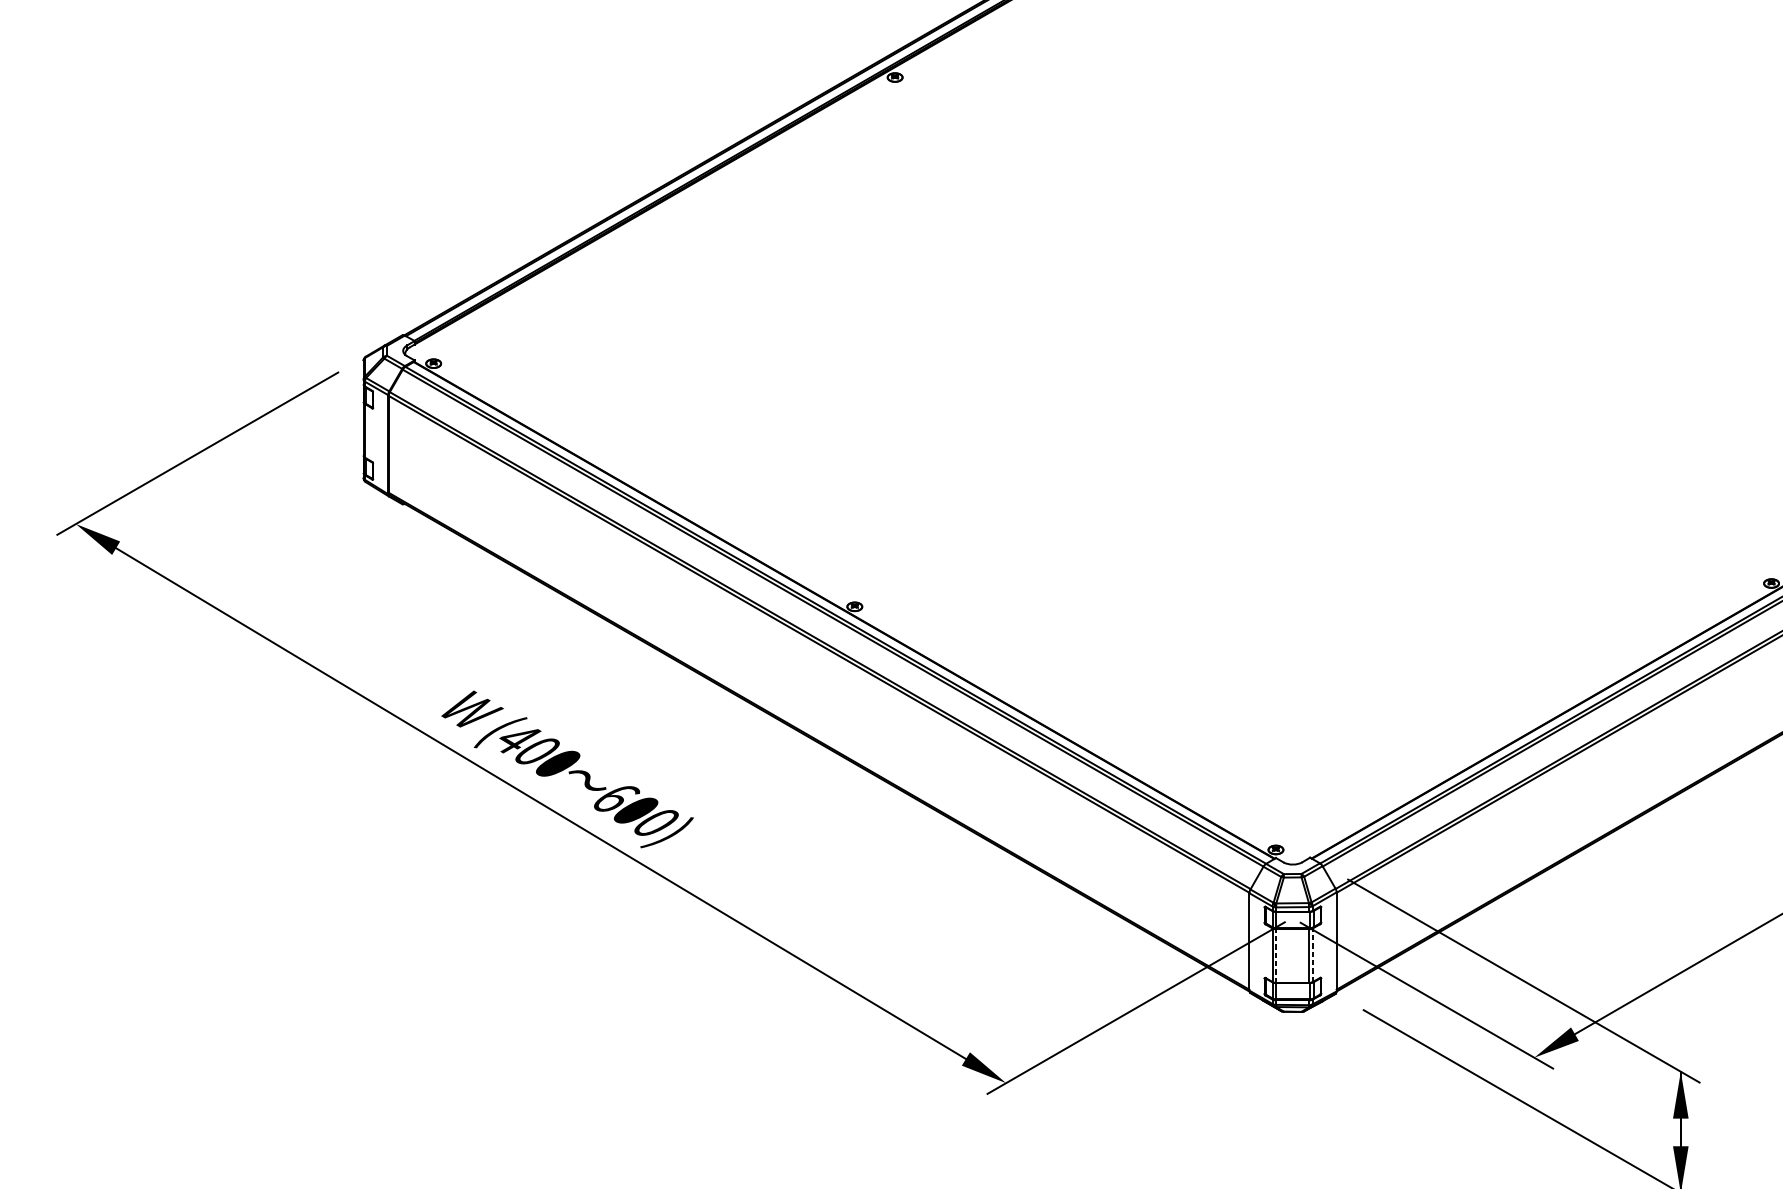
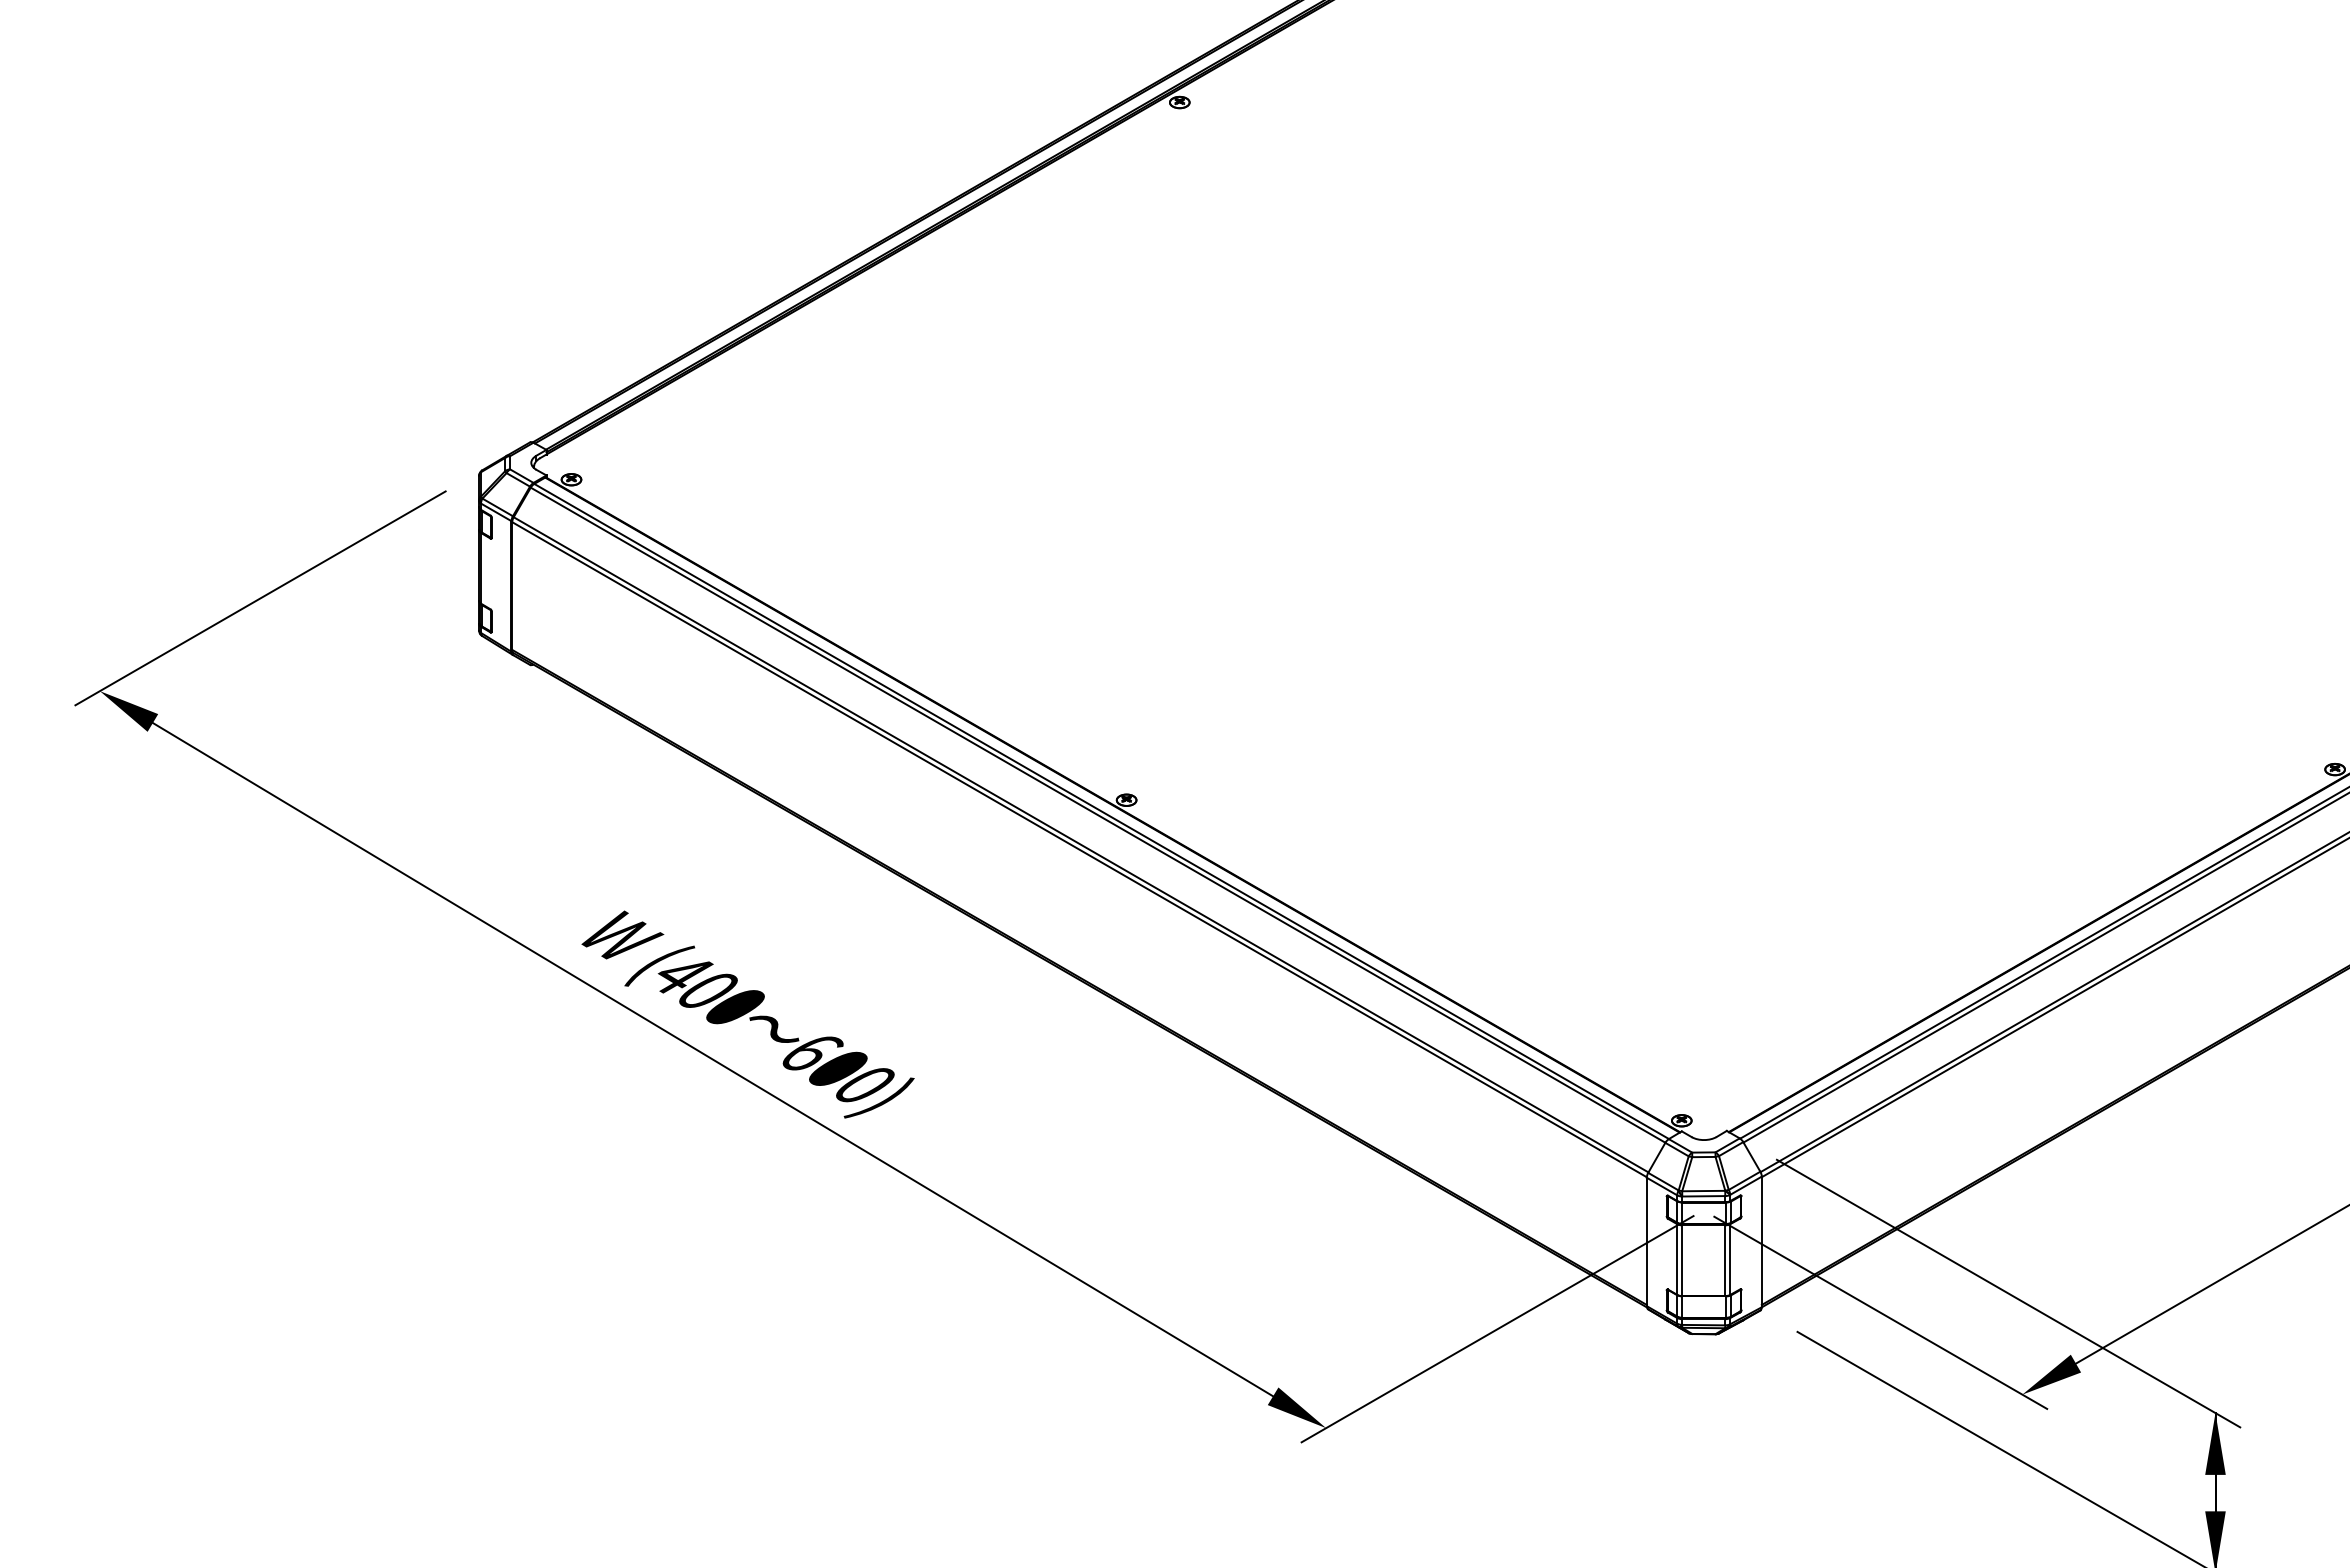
line: (1276, 955) -> (1682, 1260), dashed -> solid
line: (1312, 955) -> (1730, 1259), dashed -> solid

